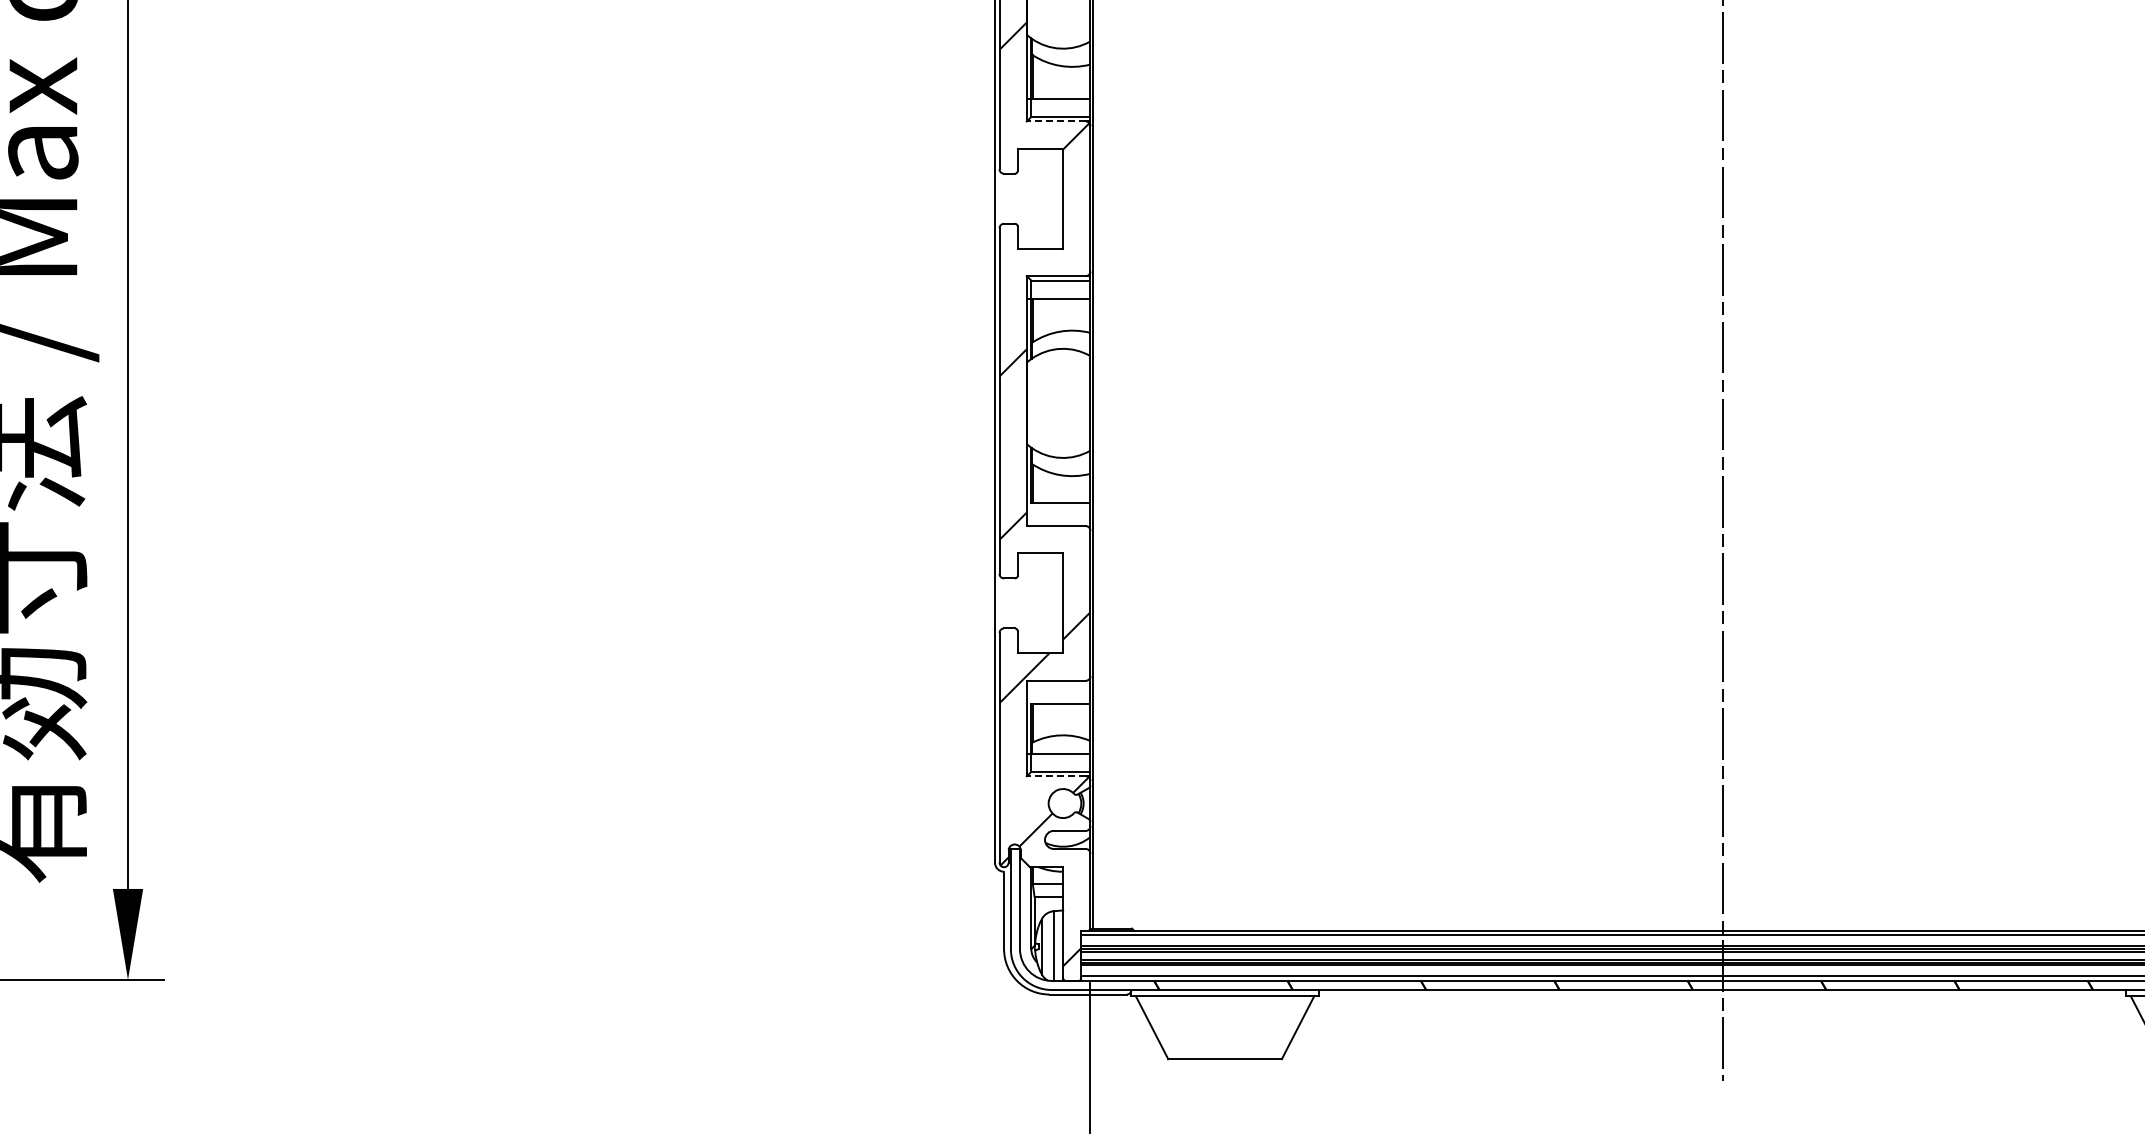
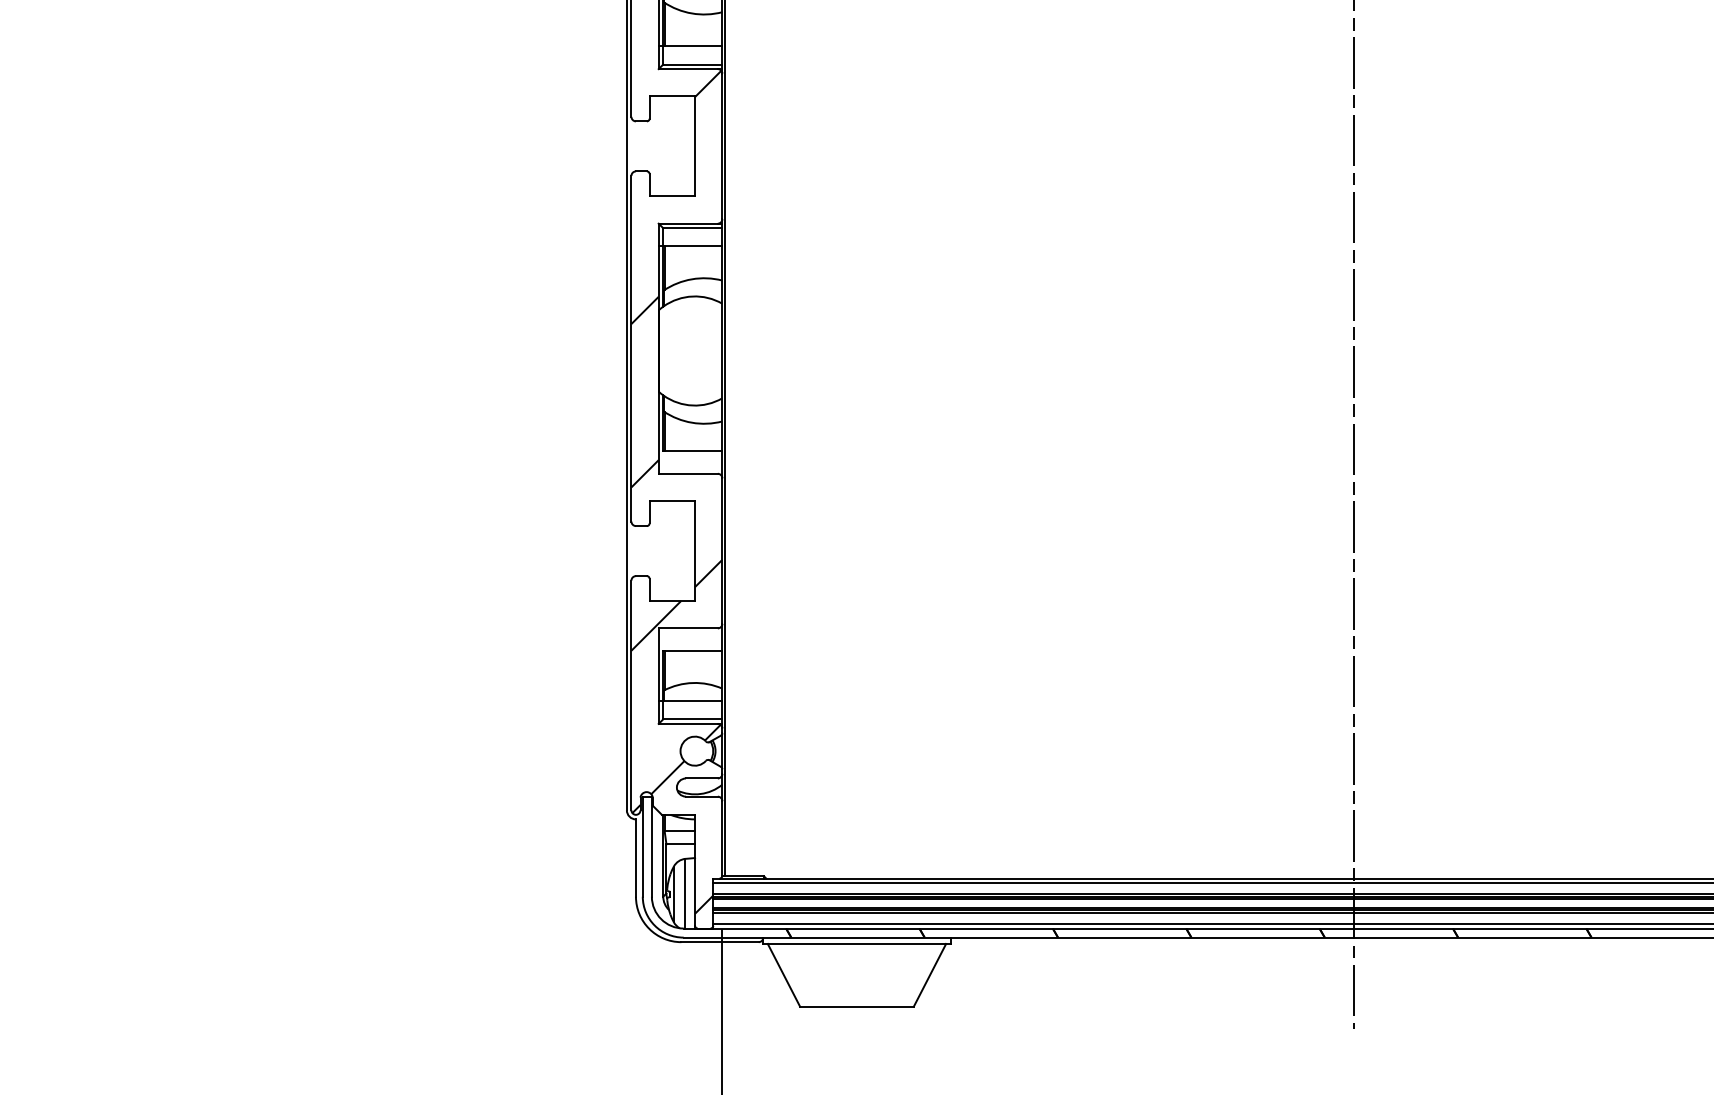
line: (1056, 121) -> (688, 69), dashed -> solid
line: (1056, 776) -> (688, 724), dashed -> solid

